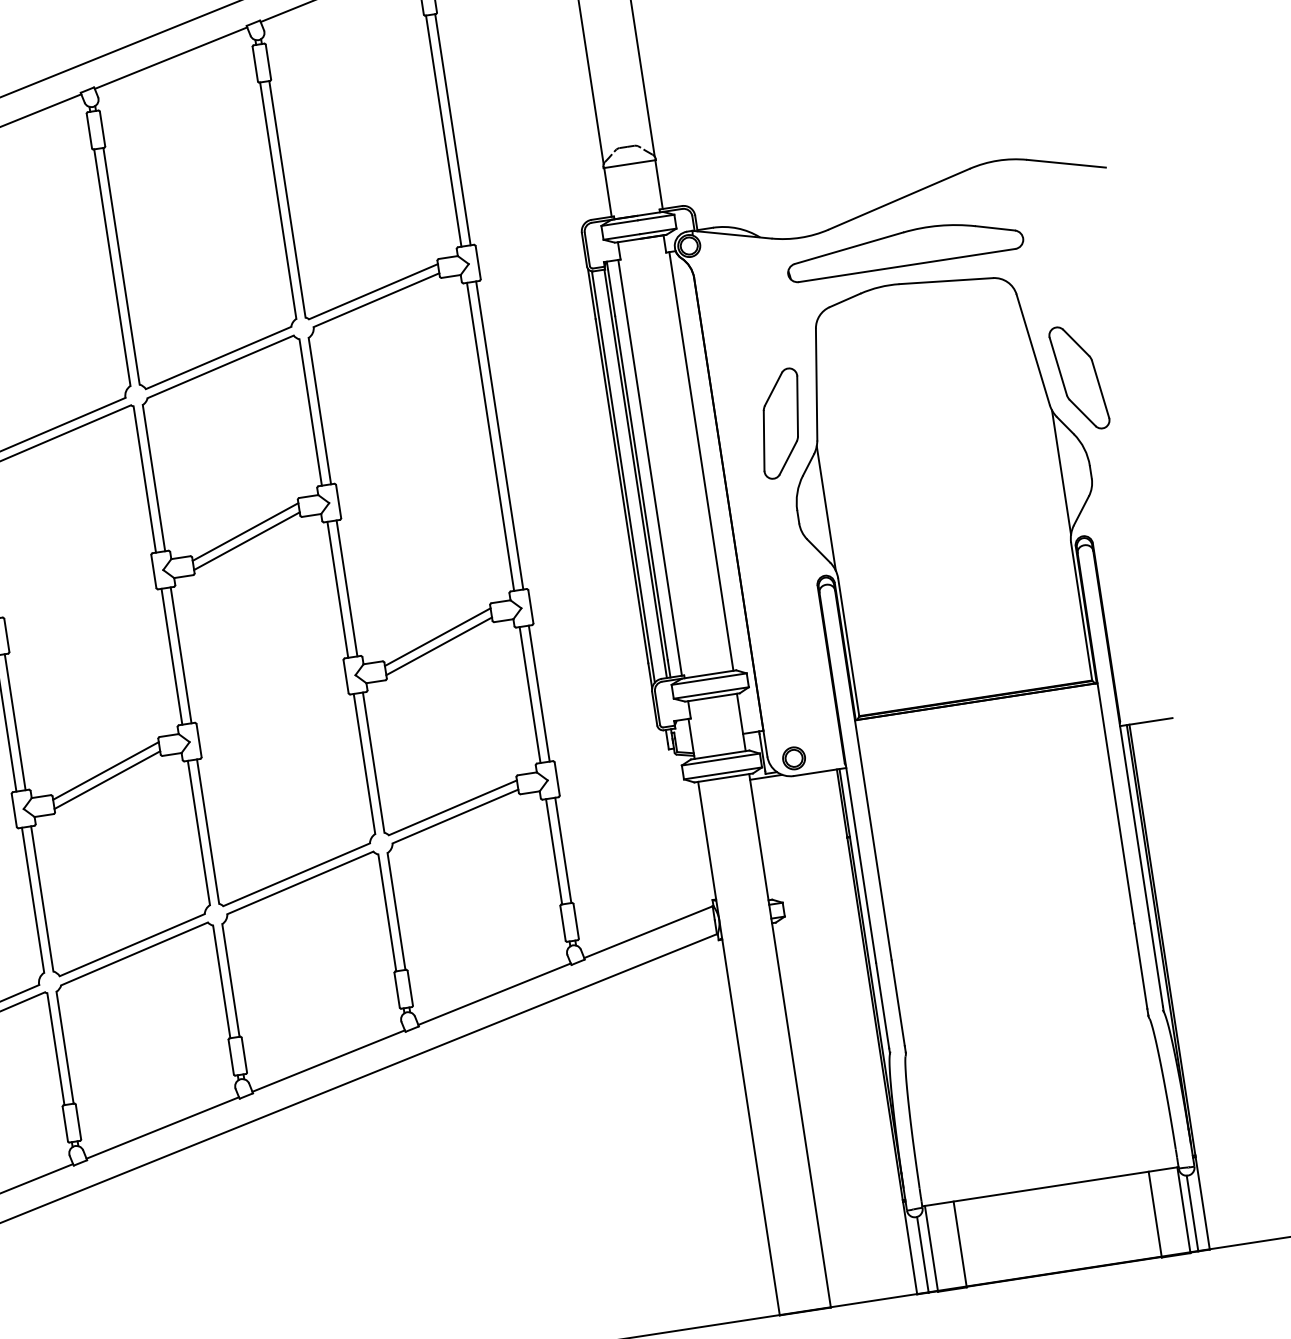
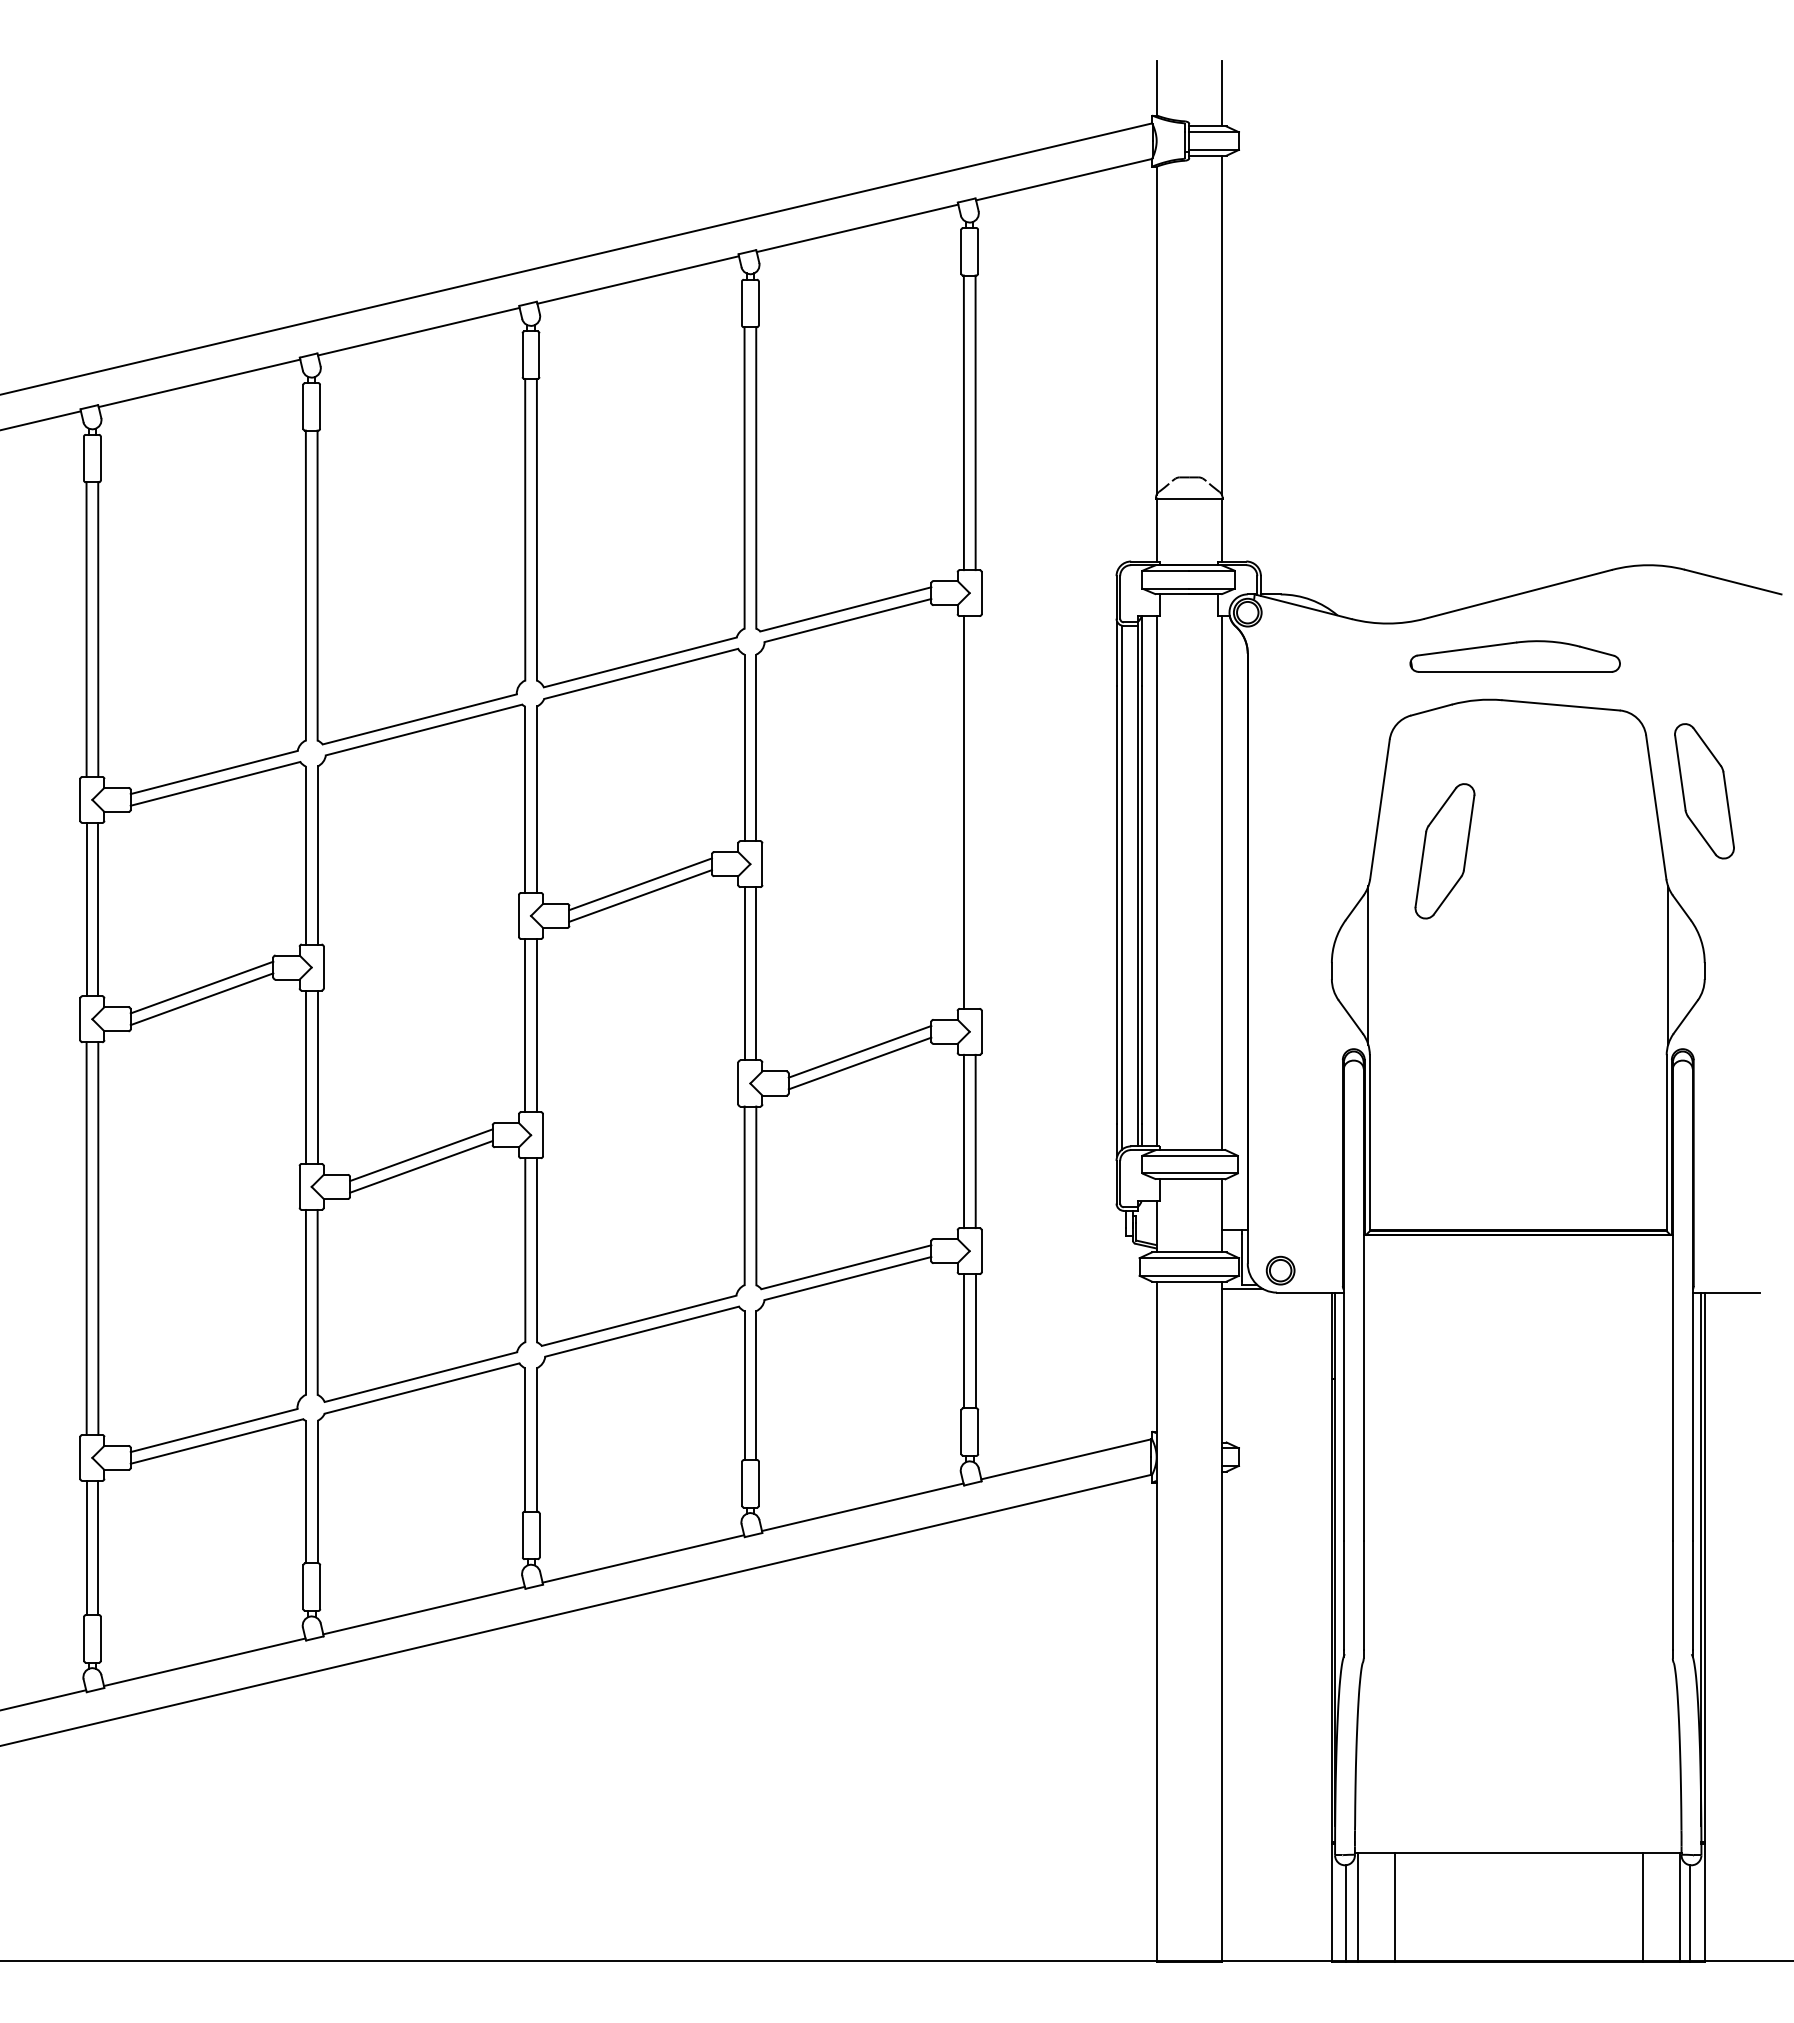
part: (903, 248) -> (1514, 656), size x0.7
part: (1079, 378) -> (1704, 791), moved
part: (780, 423) -> (1444, 851), moved
line: (499, 435) -> (975, 812), removed

